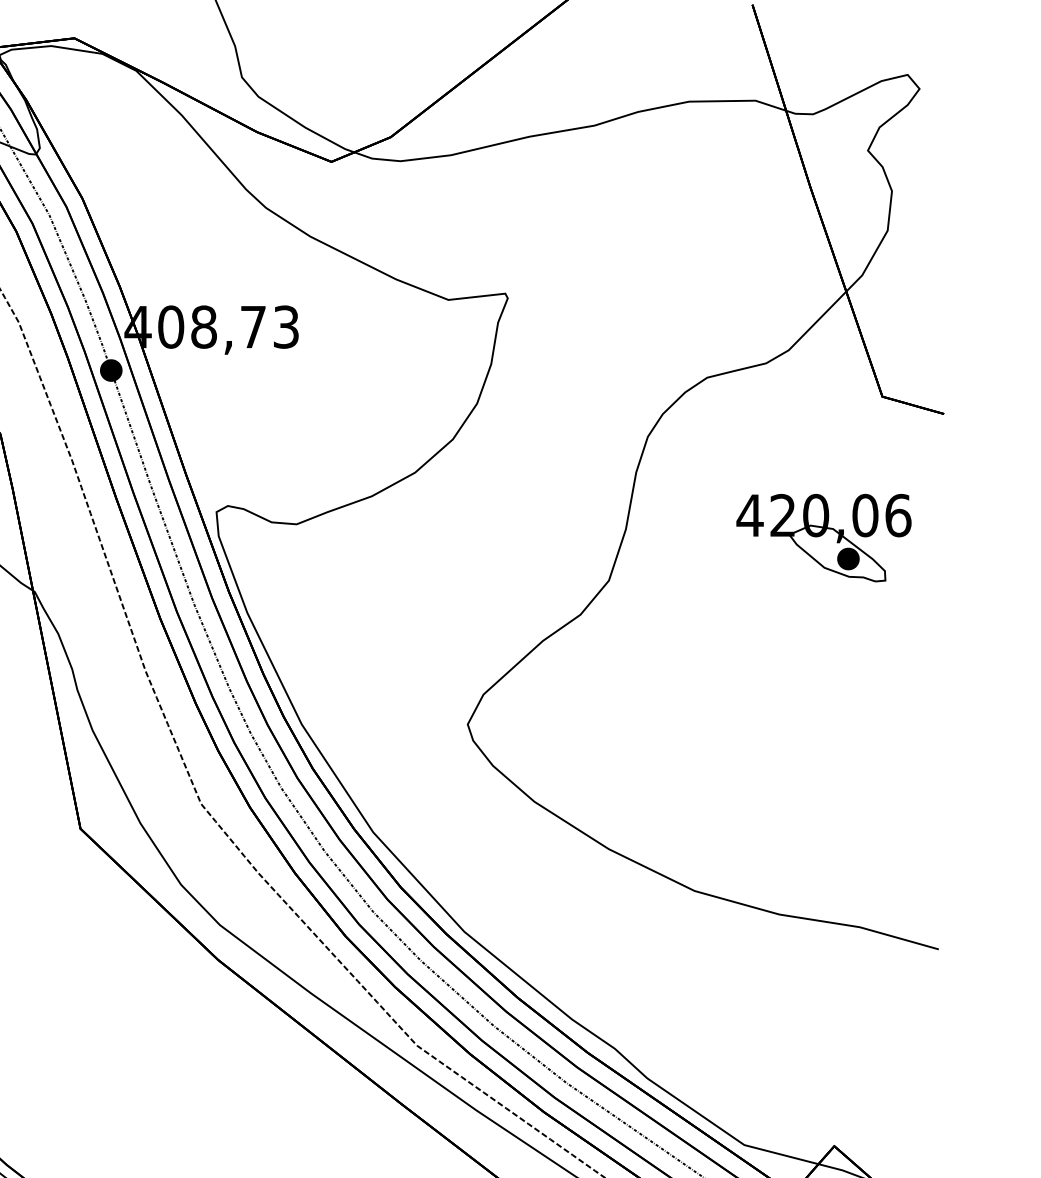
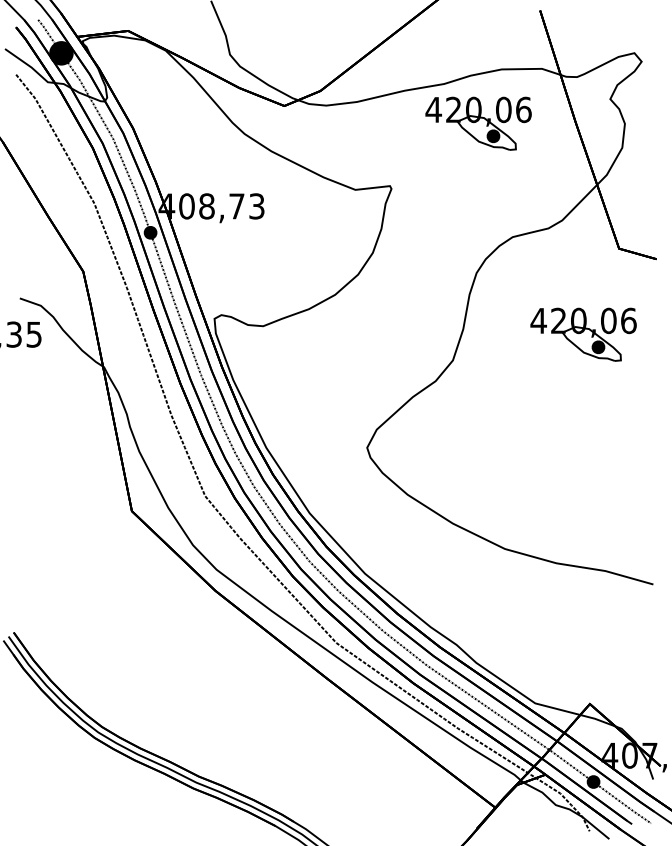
part: (650, 190) -> (478, 123), added

